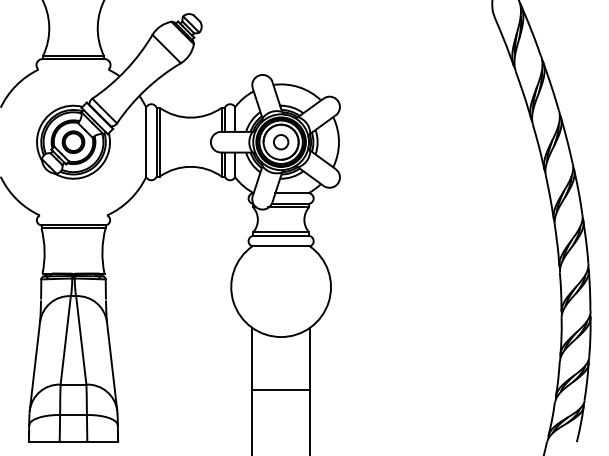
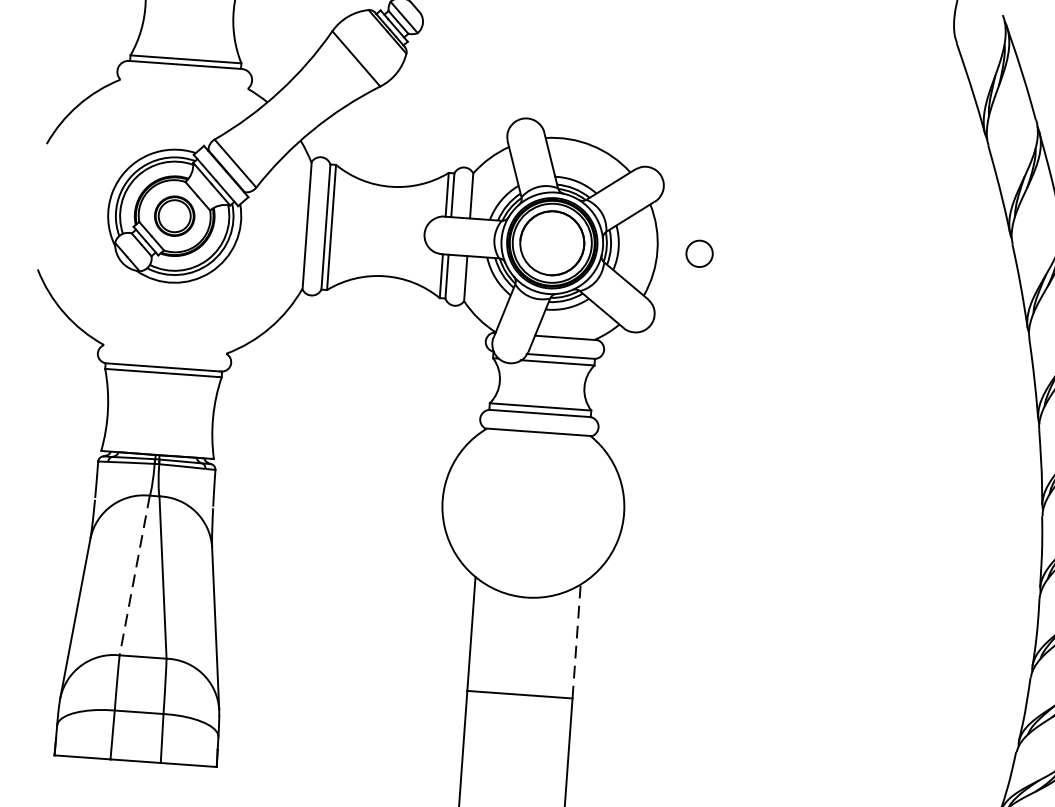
circle: (281, 142) -> (700, 254), moved
line: (65, 340) -> (134, 575), solid -> dashed
line: (310, 358) -> (577, 640), solid -> dashed

